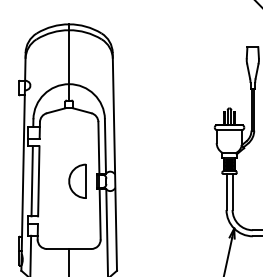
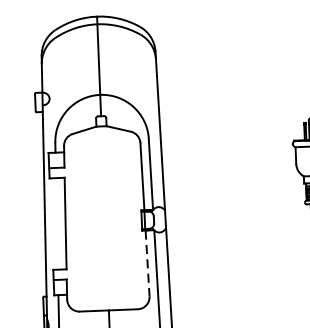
part: (77, 180) -> (116, 220), removed
line: (31, 181) -> (56, 224), removed
line: (100, 214) -> (148, 263), solid -> dashed

